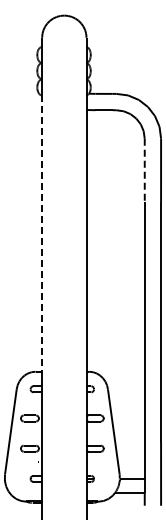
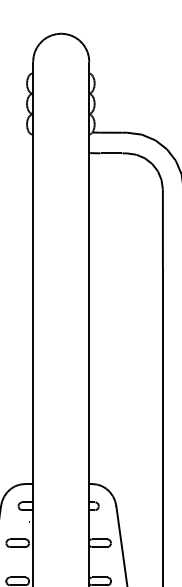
line: (144, 170) -> (162, 229), dashed -> solid
line: (42, 234) -> (33, 310), dashed -> solid

